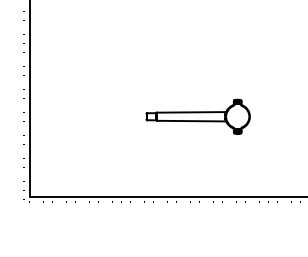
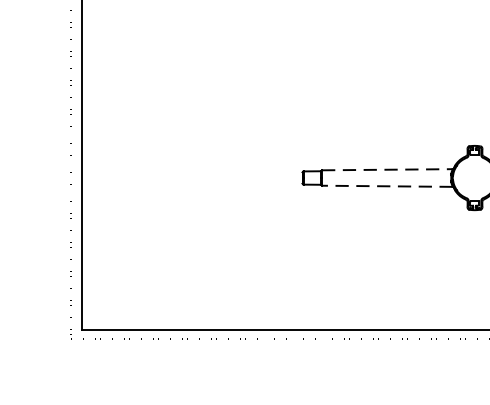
line: (191, 112) -> (387, 169), solid -> dashed
line: (191, 121) -> (387, 187), solid -> dashed

